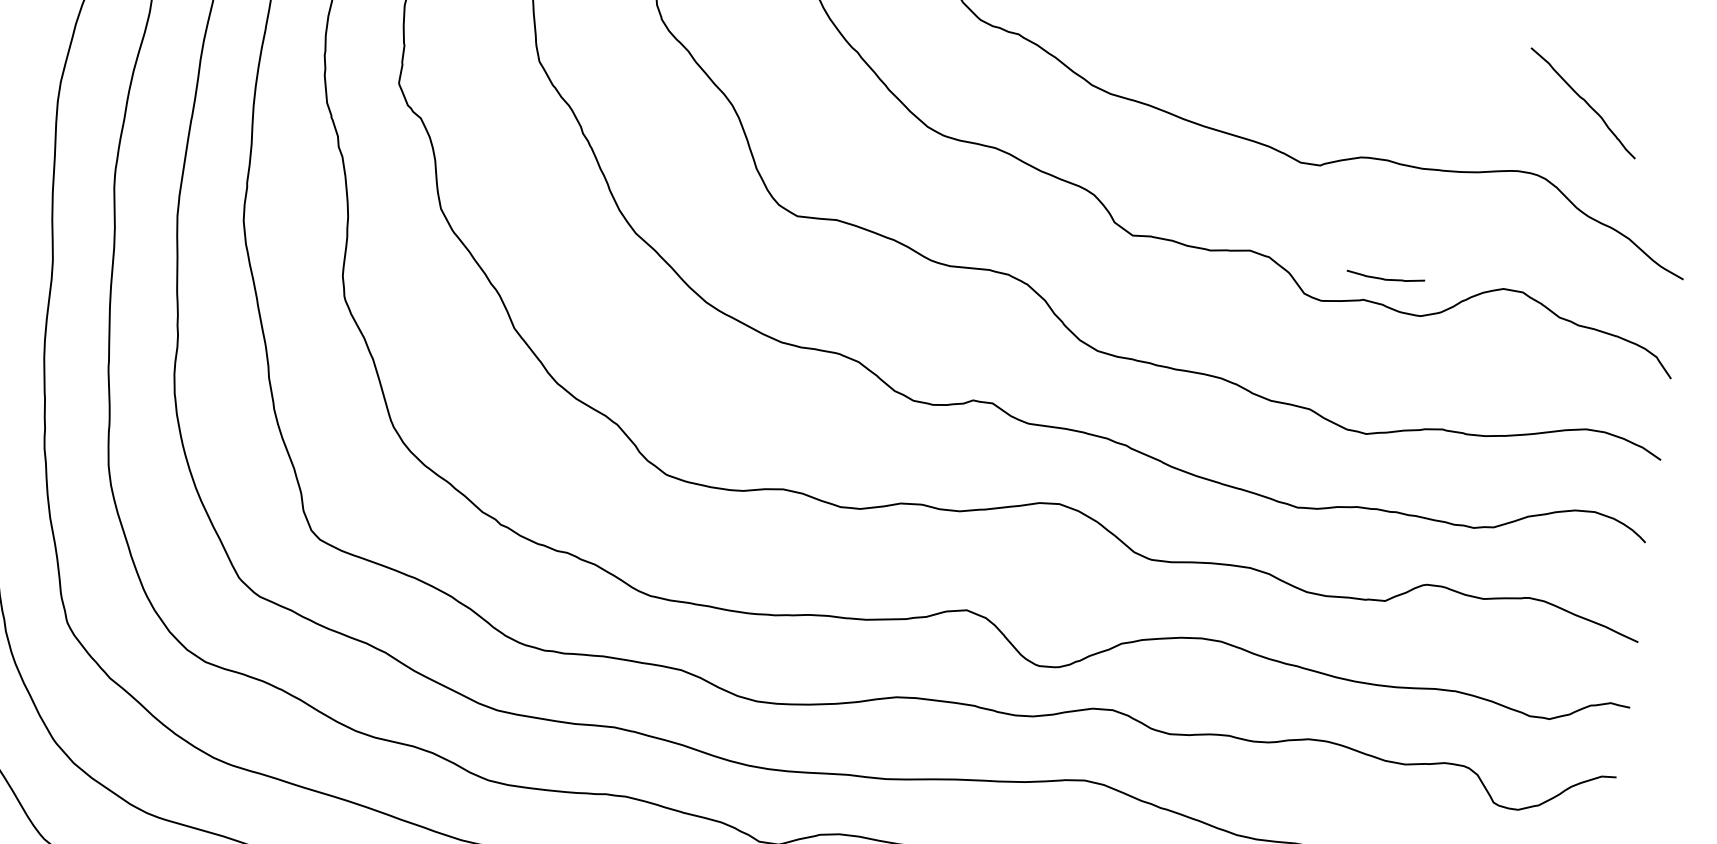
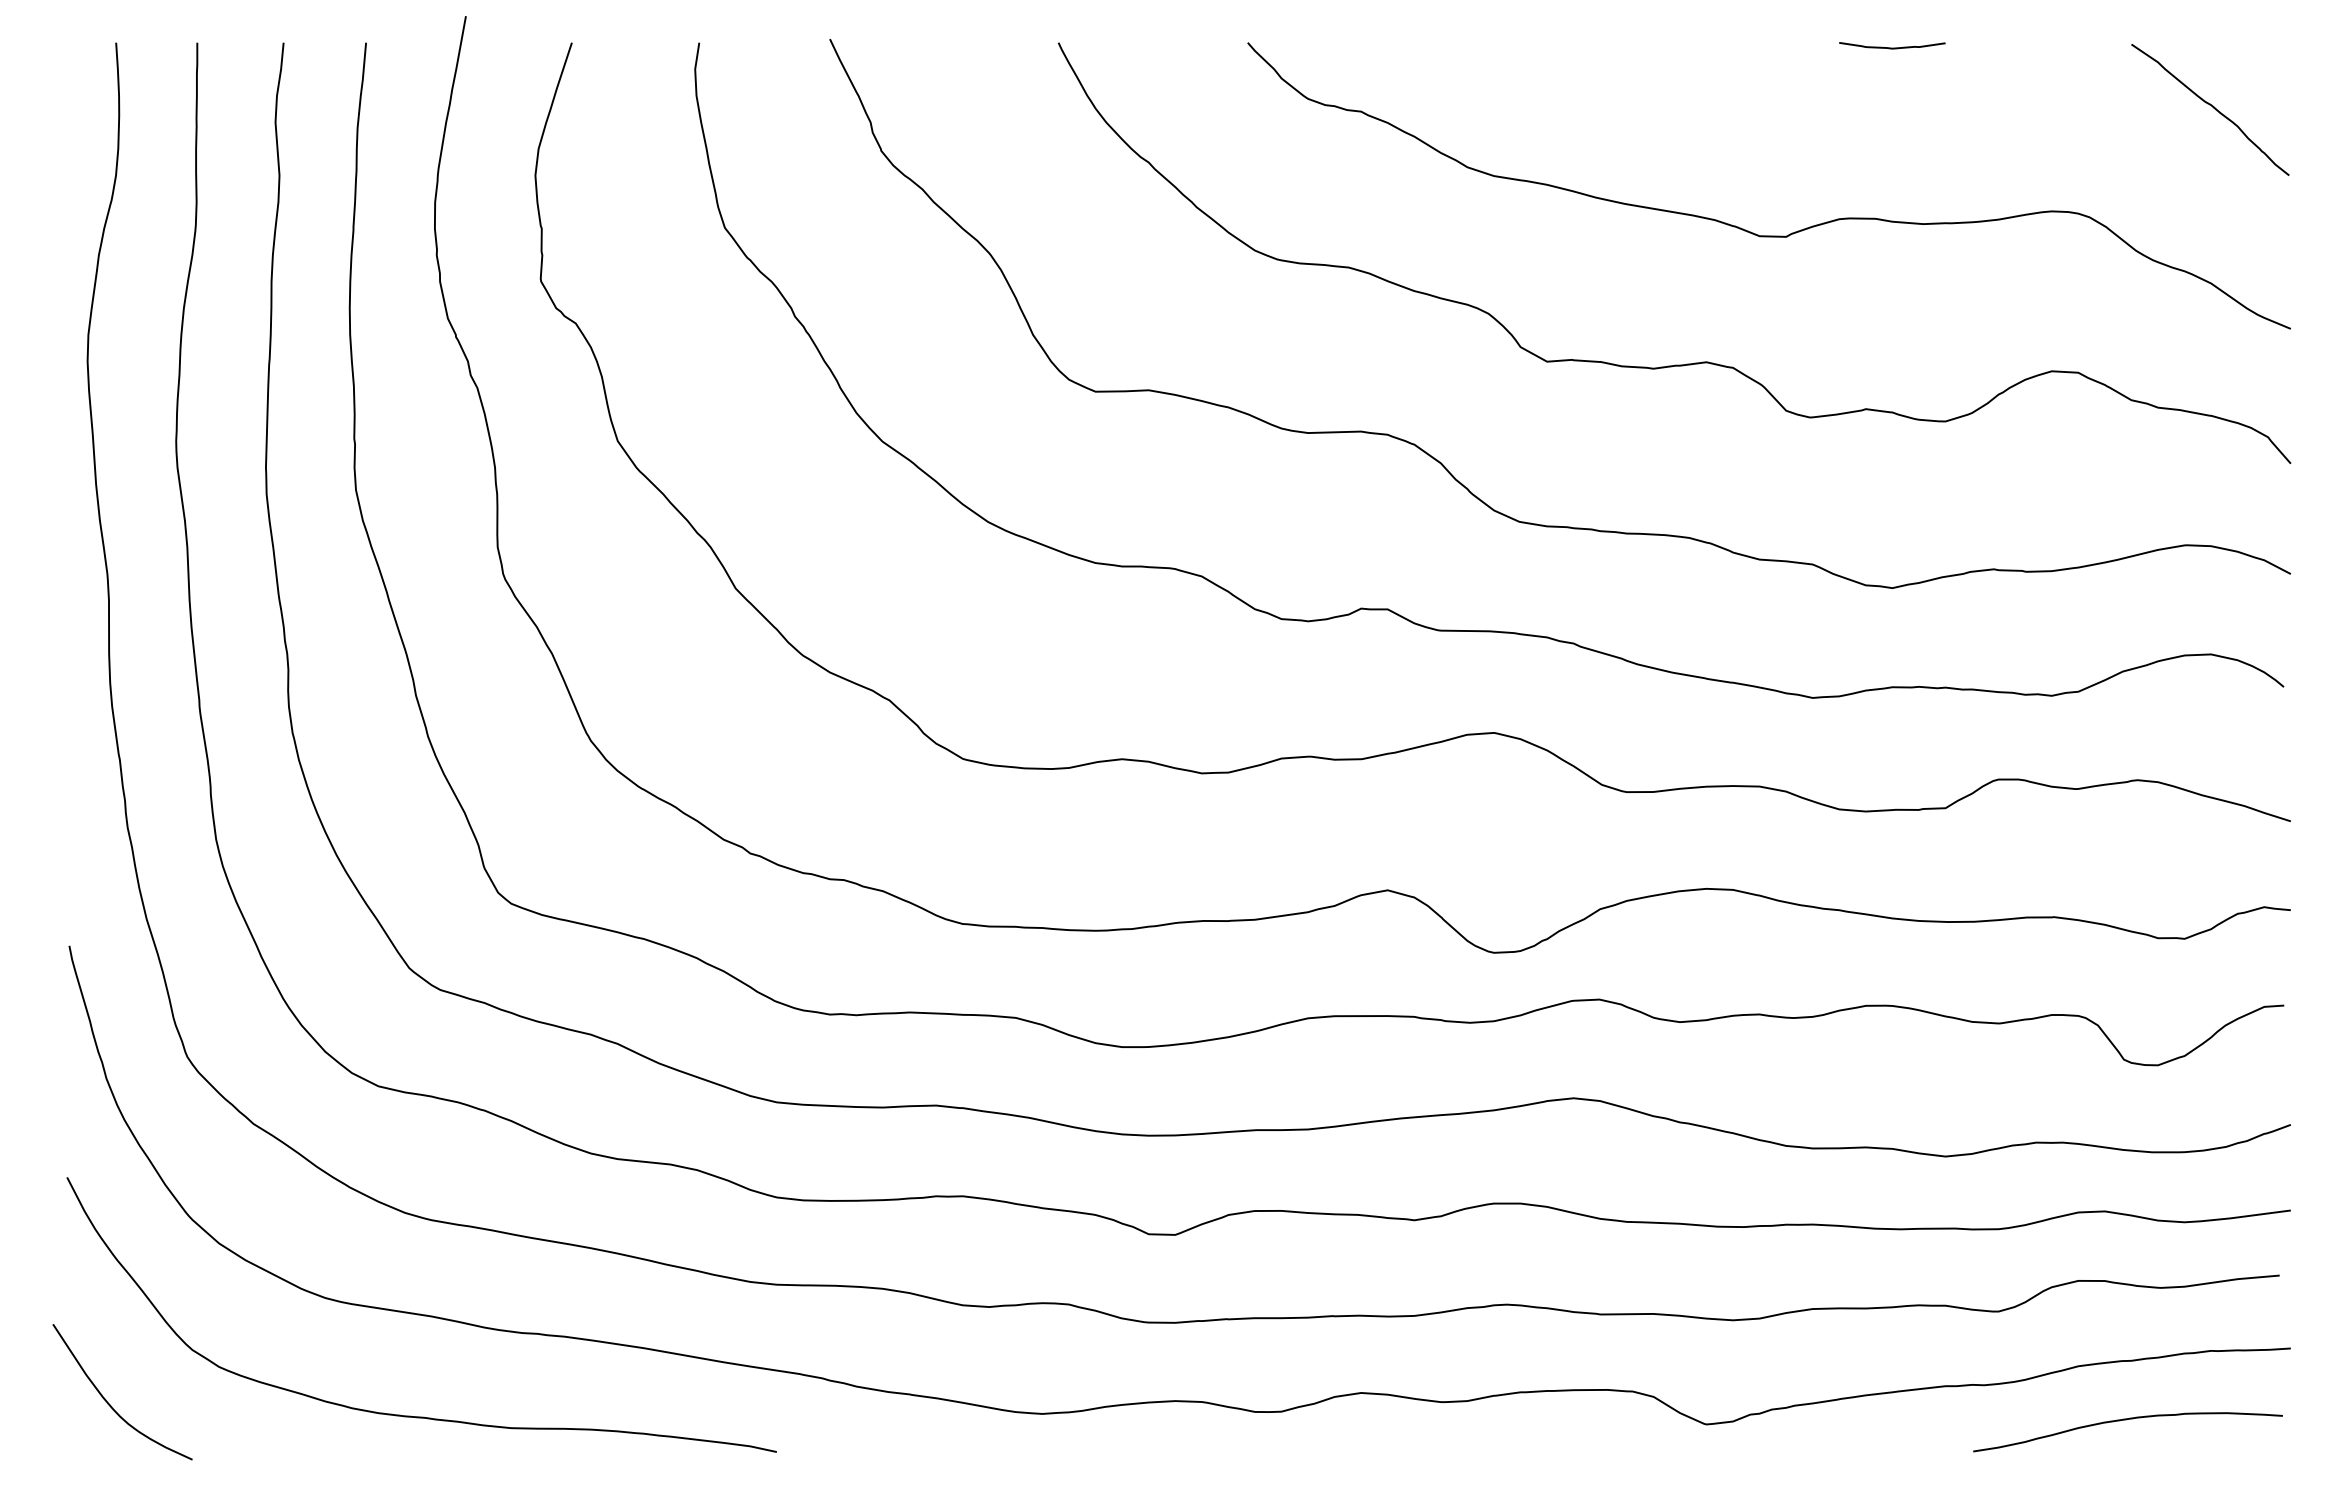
curve: (1584, 101) -> (2212, 107), moved
curve: (1385, 278) -> (1892, 47), moved

